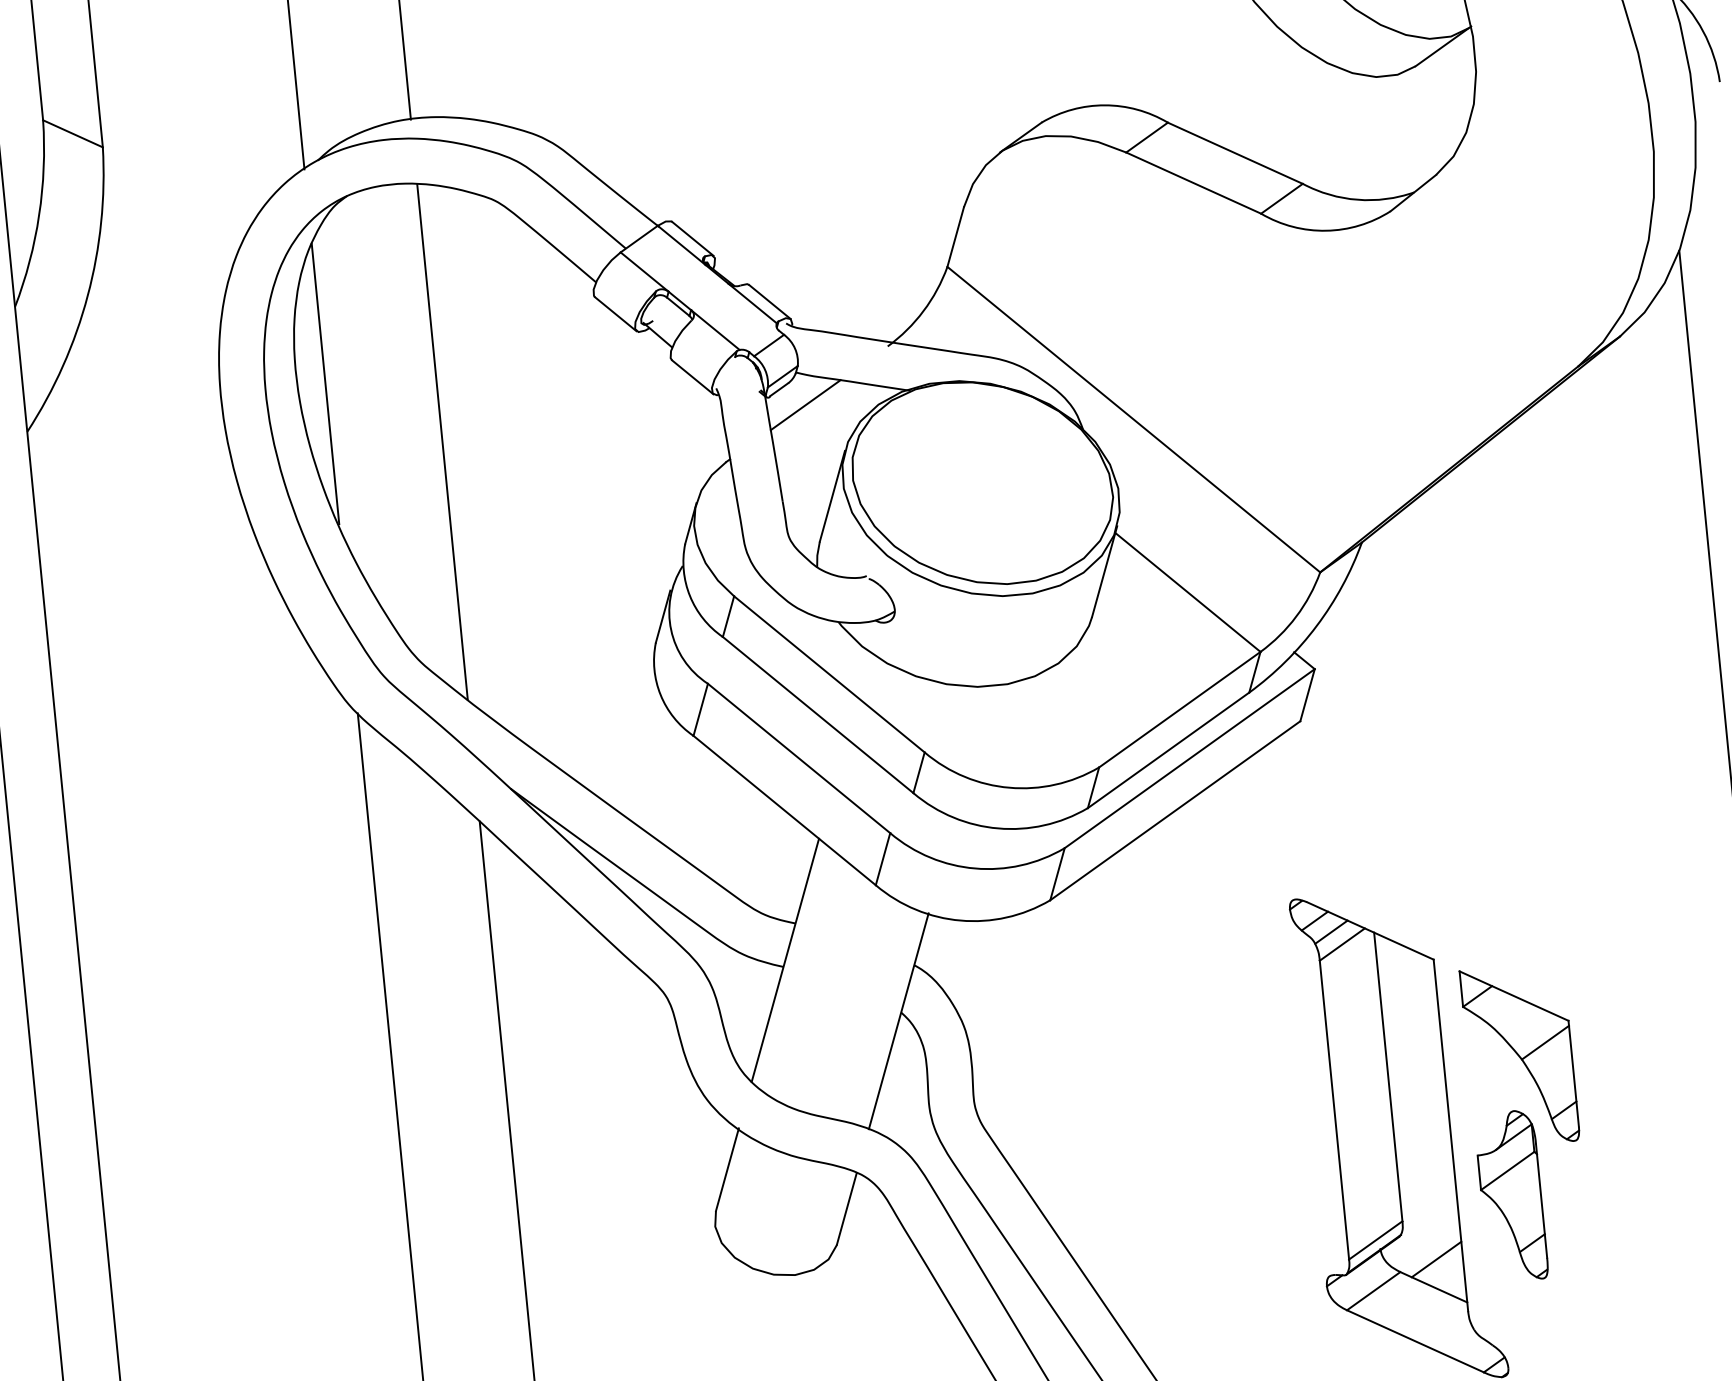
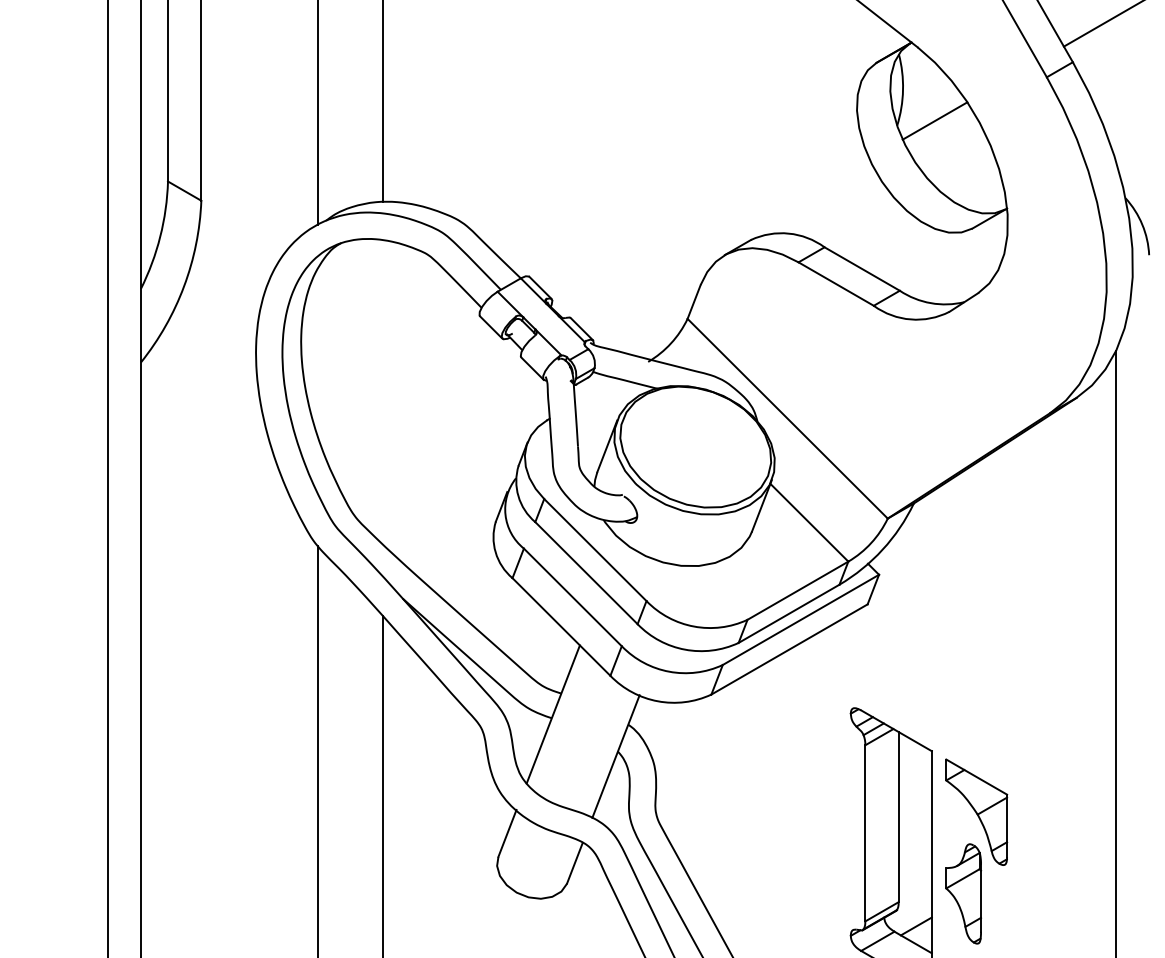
line: (324, 383) -> (317, 351), removed
line: (804, 405) -> (596, 391), removed
line: (442, 442) -> (382, 392), removed

